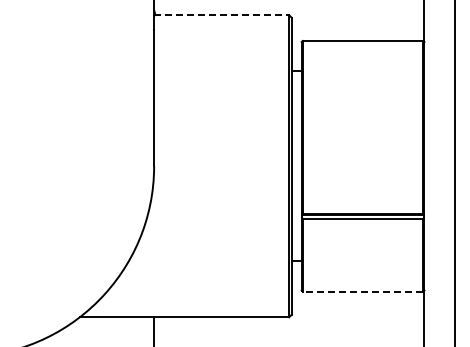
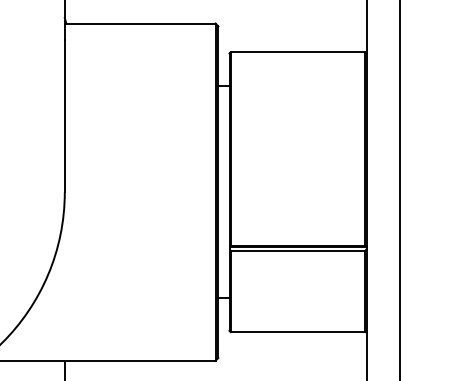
line: (221, 15) -> (139, 23), dashed -> solid
line: (362, 291) -> (297, 332), dashed -> solid

